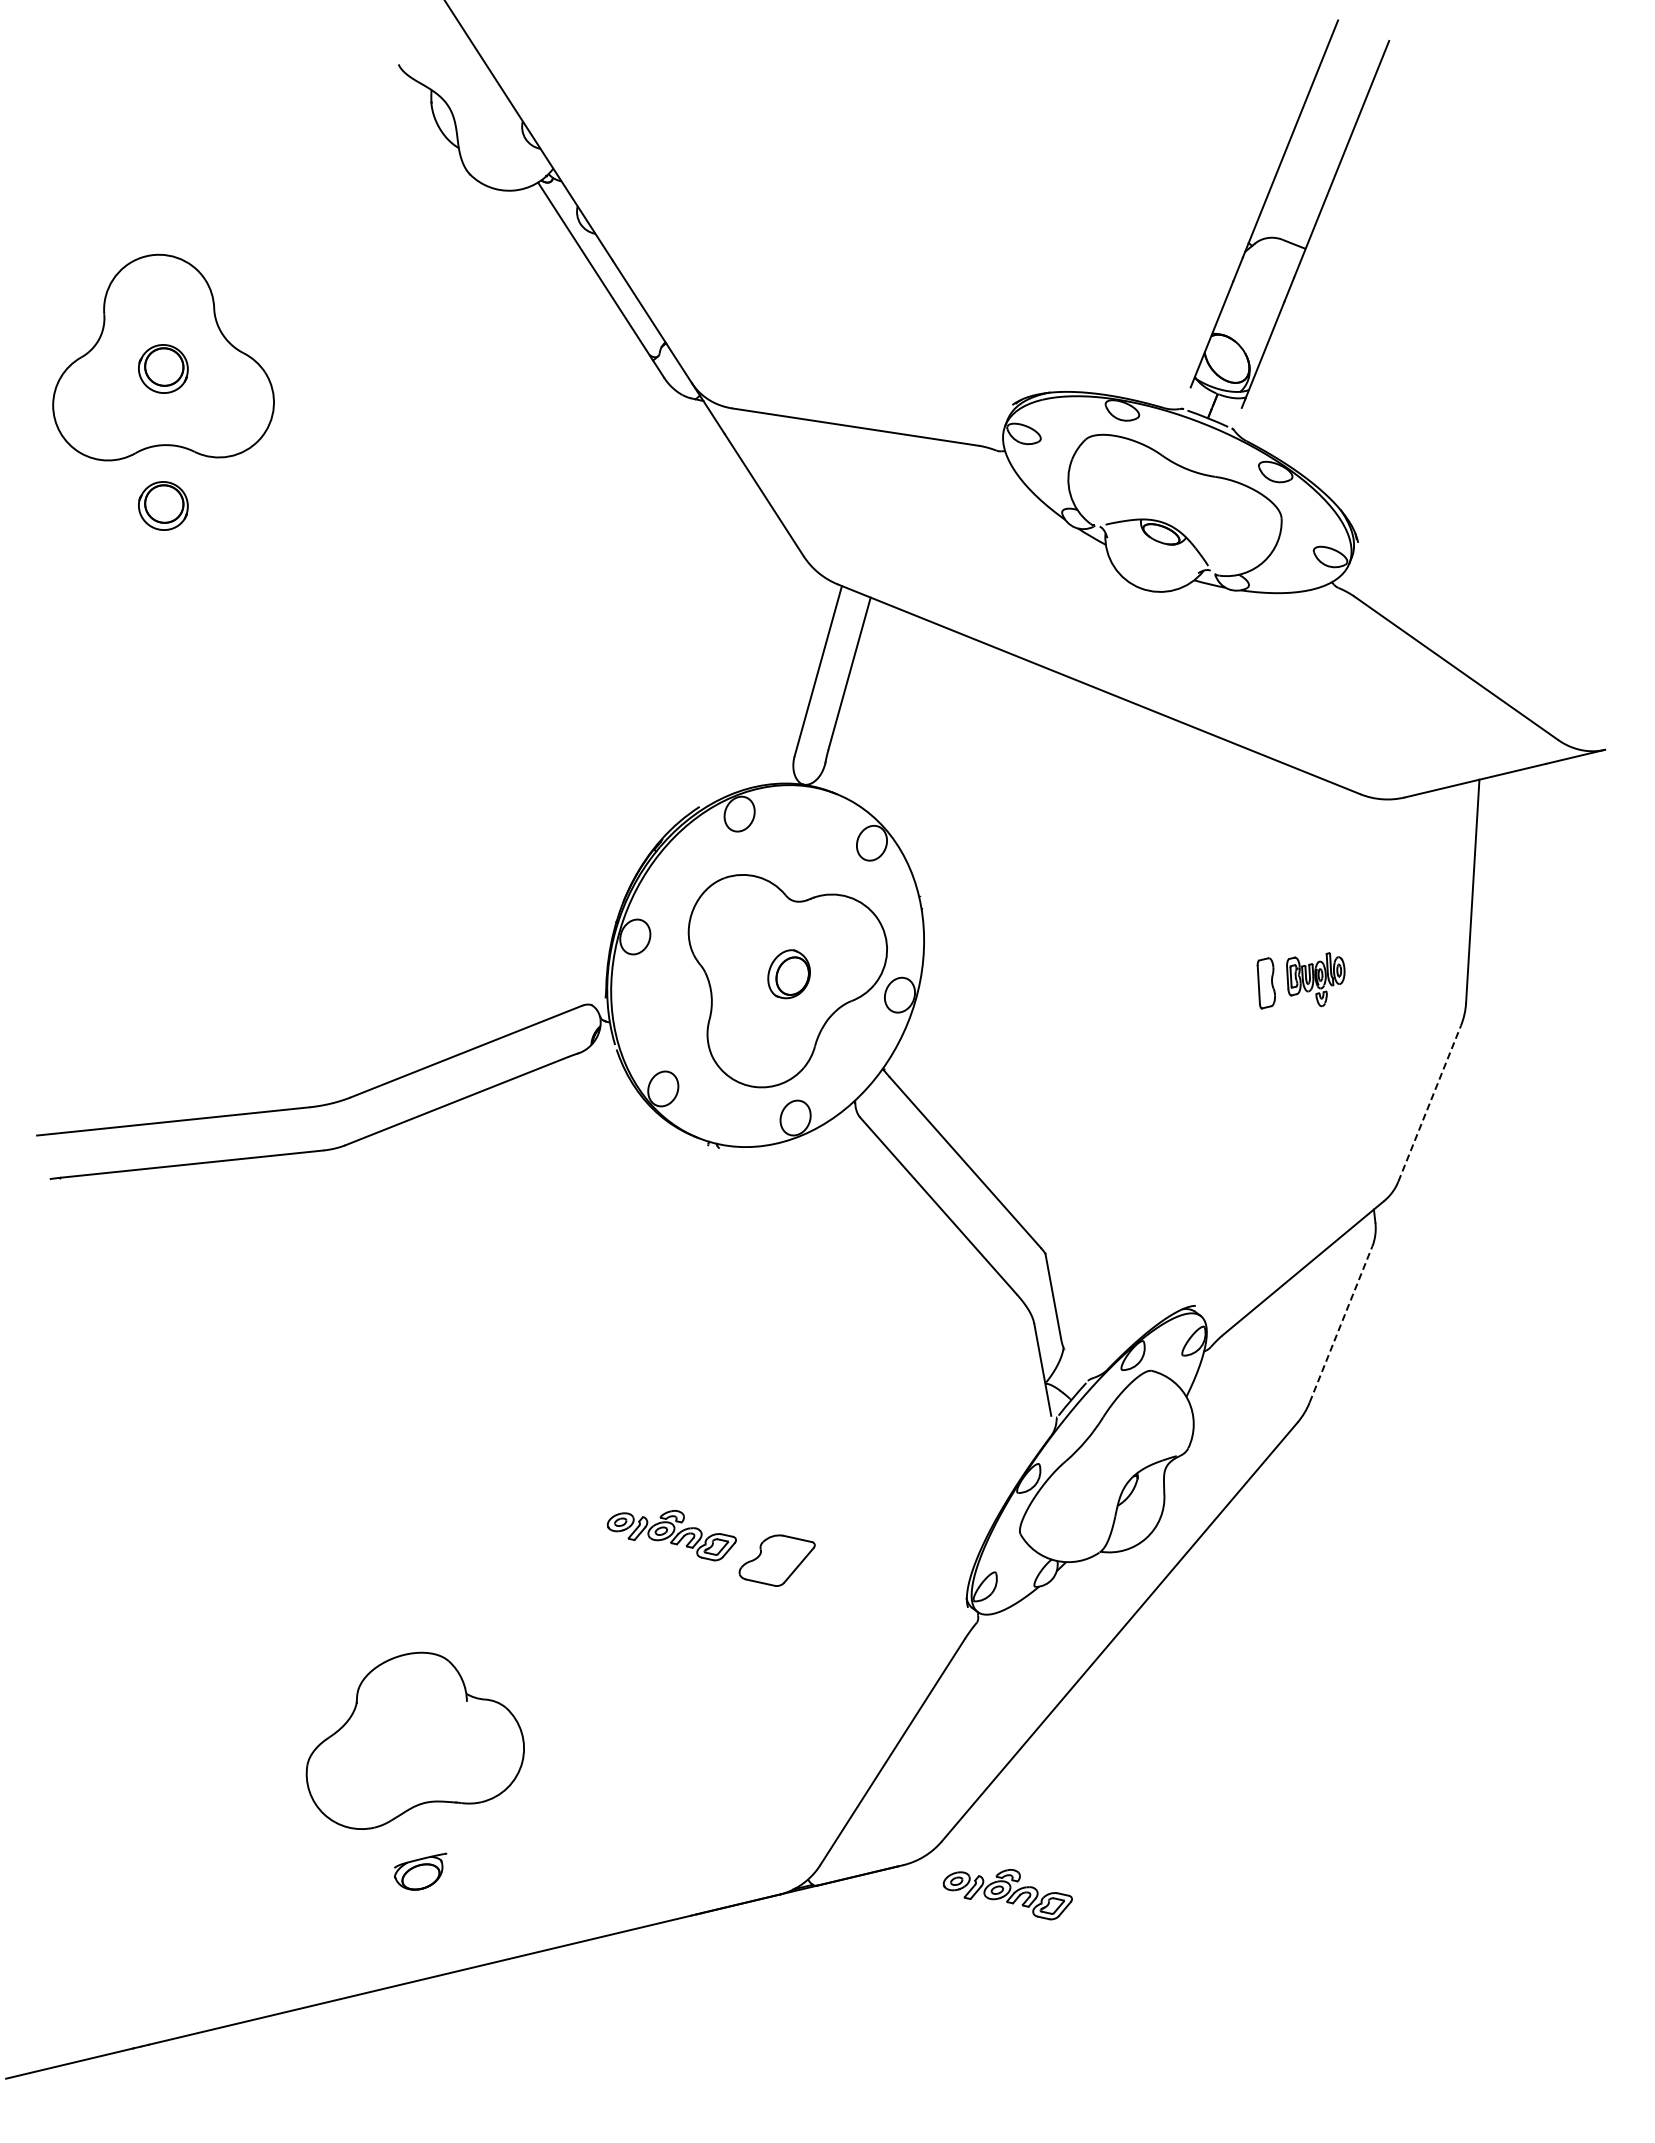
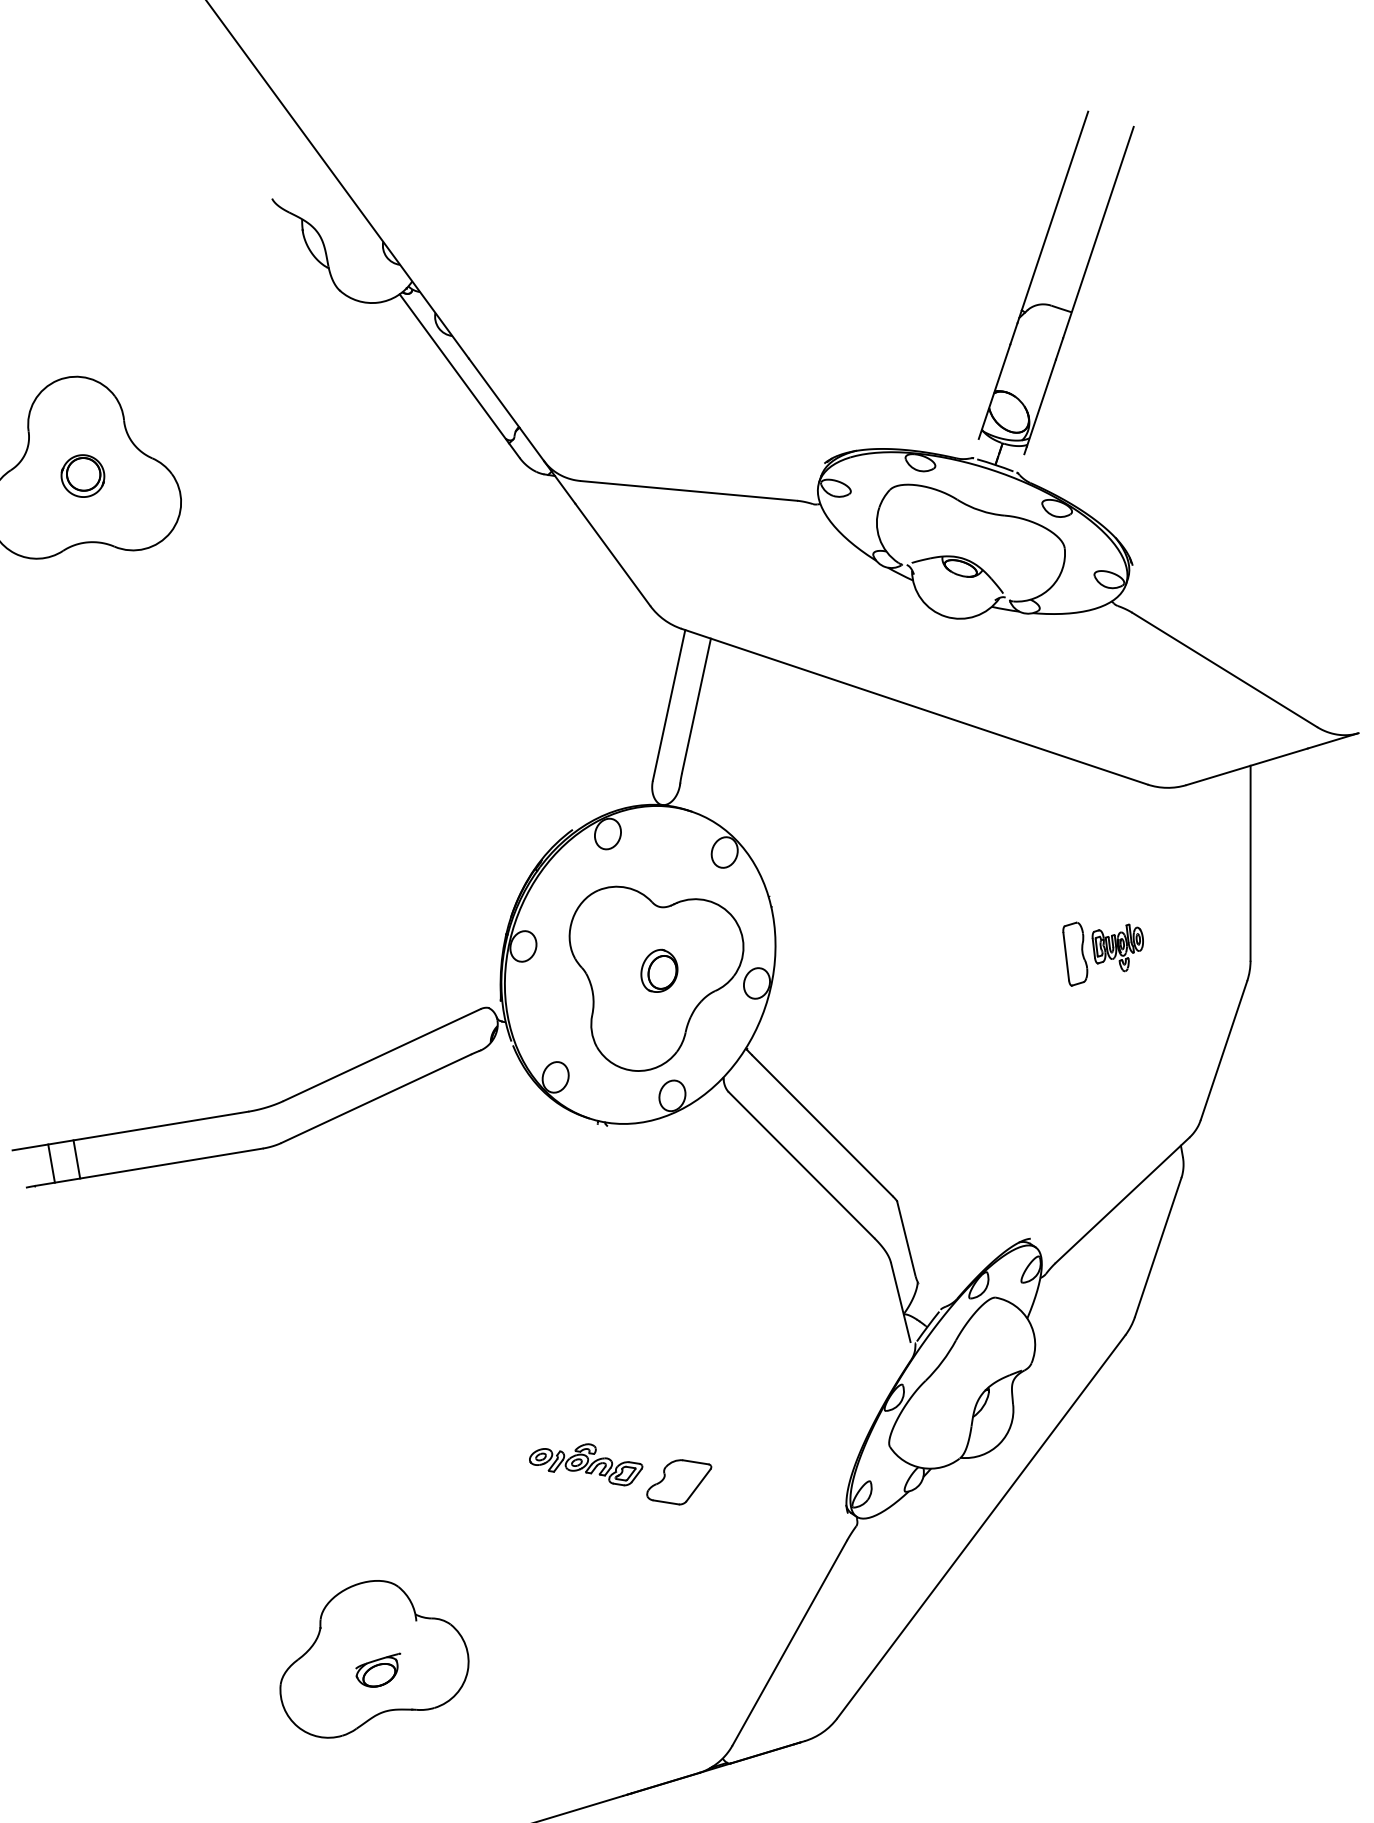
part: (163, 505) -> (90, 595), removed
part: (1266, 983) -> (1075, 954), size x1.43
line: (1429, 1103) -> (1223, 1050), dashed -> solid
line: (109, 1150) -> (76, 1159), added
line: (80, 1153) -> (51, 1163), added
line: (1340, 1324) -> (1157, 1247), dashed -> solid
part: (420, 1871) -> (378, 1670), moved
part: (1007, 1894) -> (897, 1761), removed

